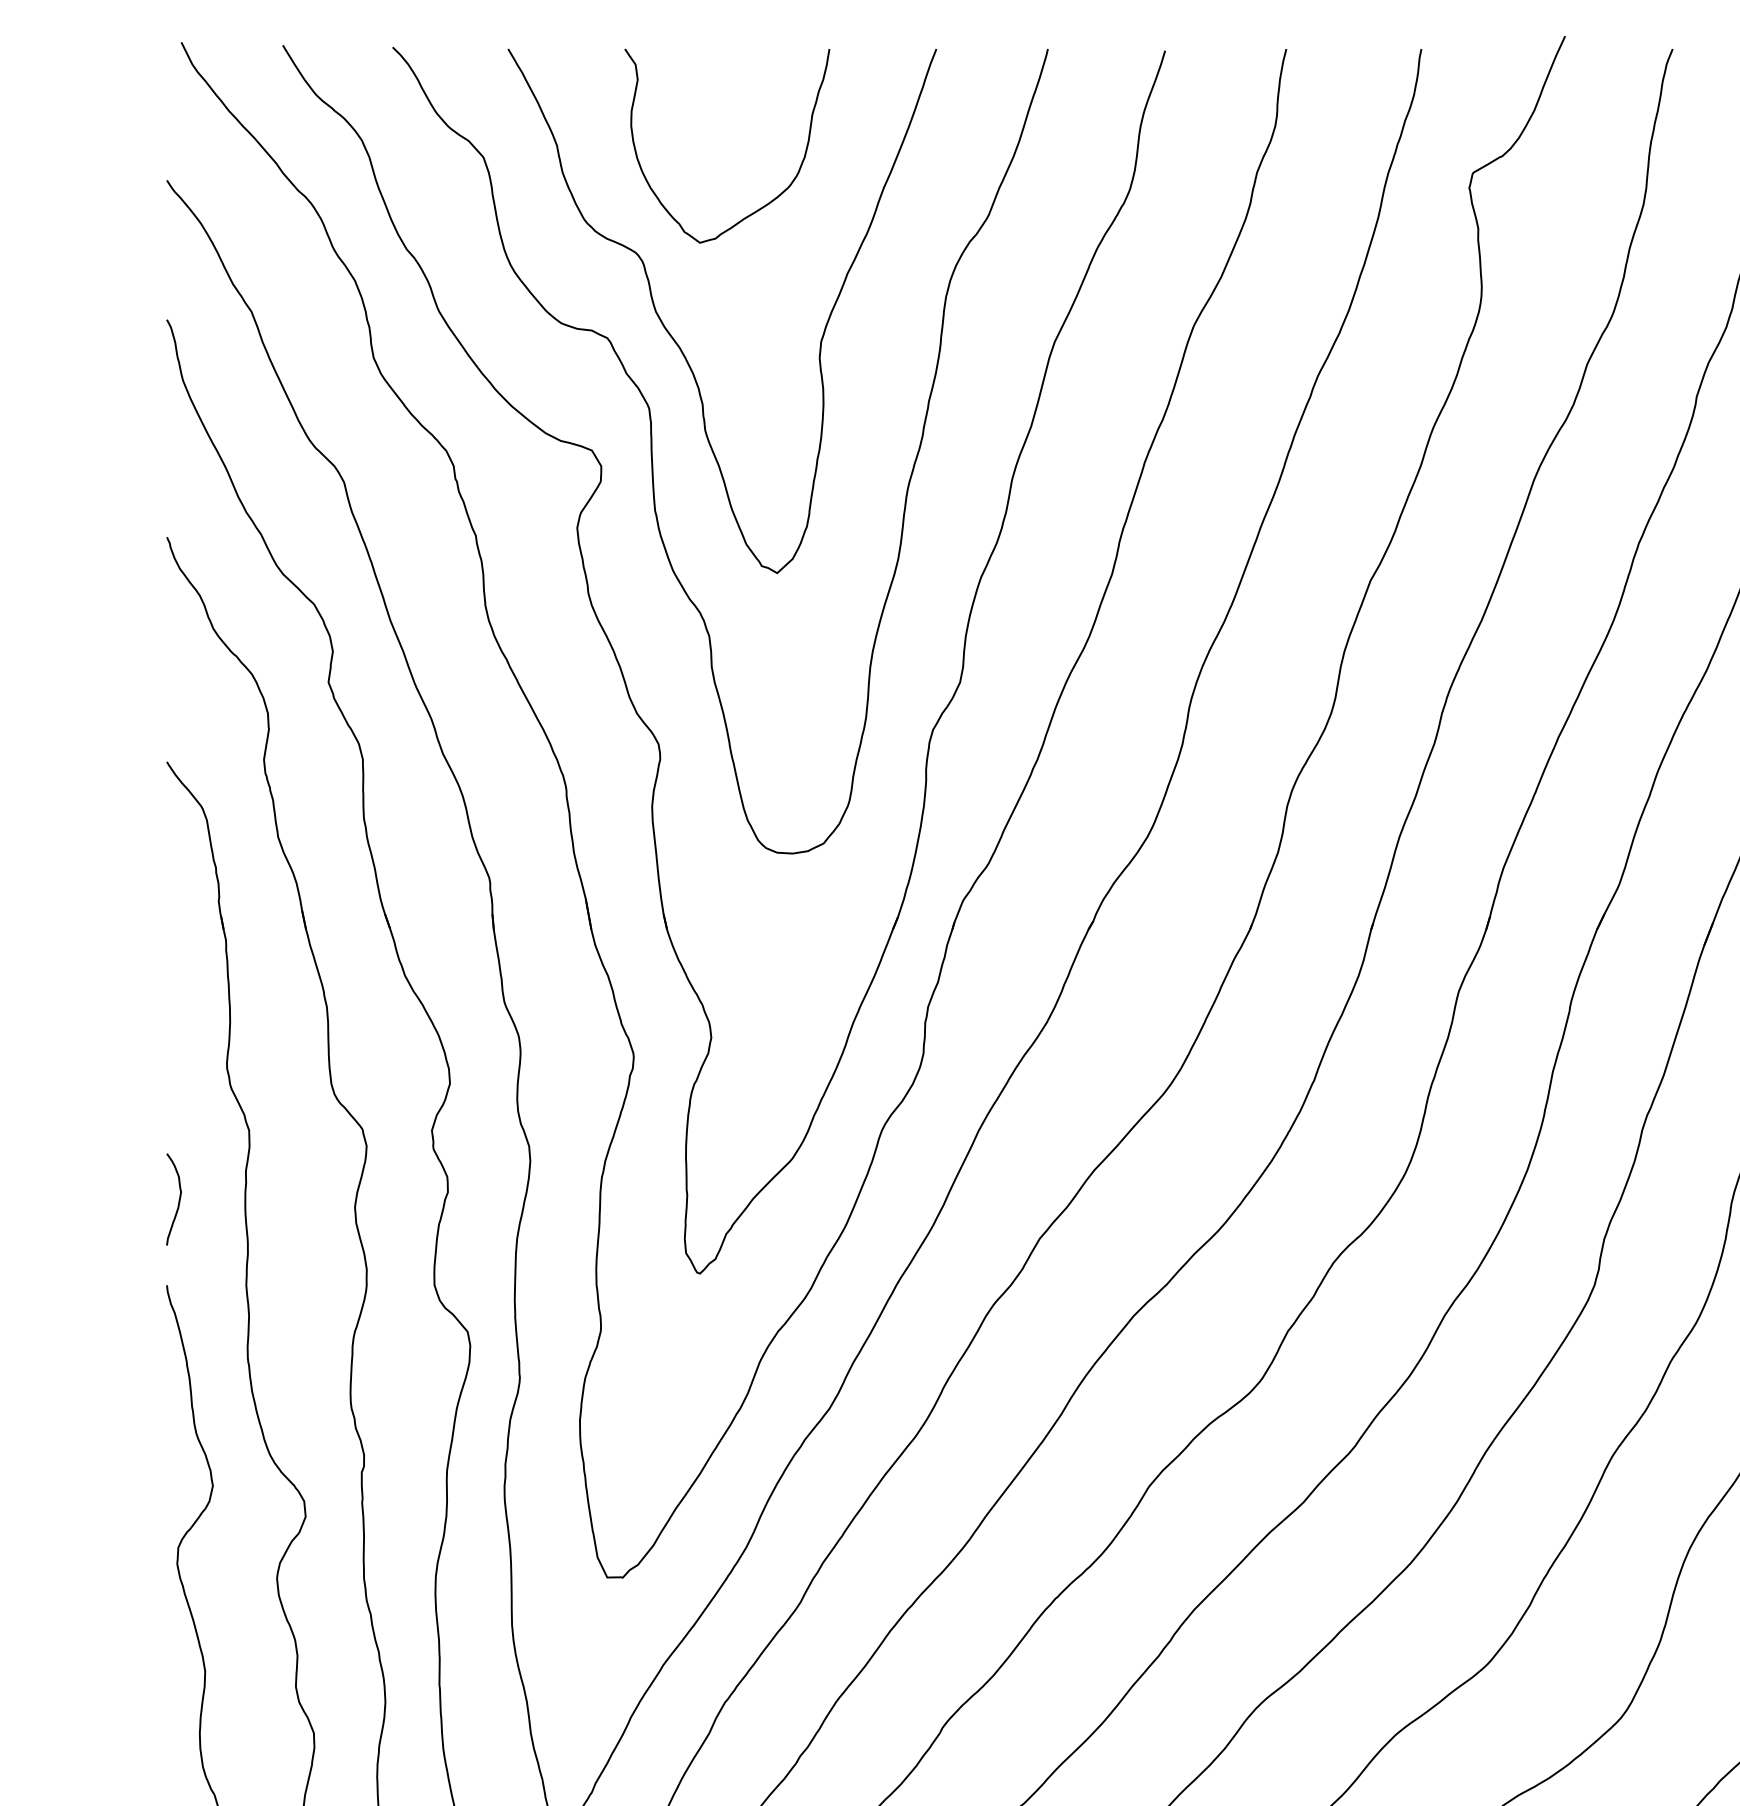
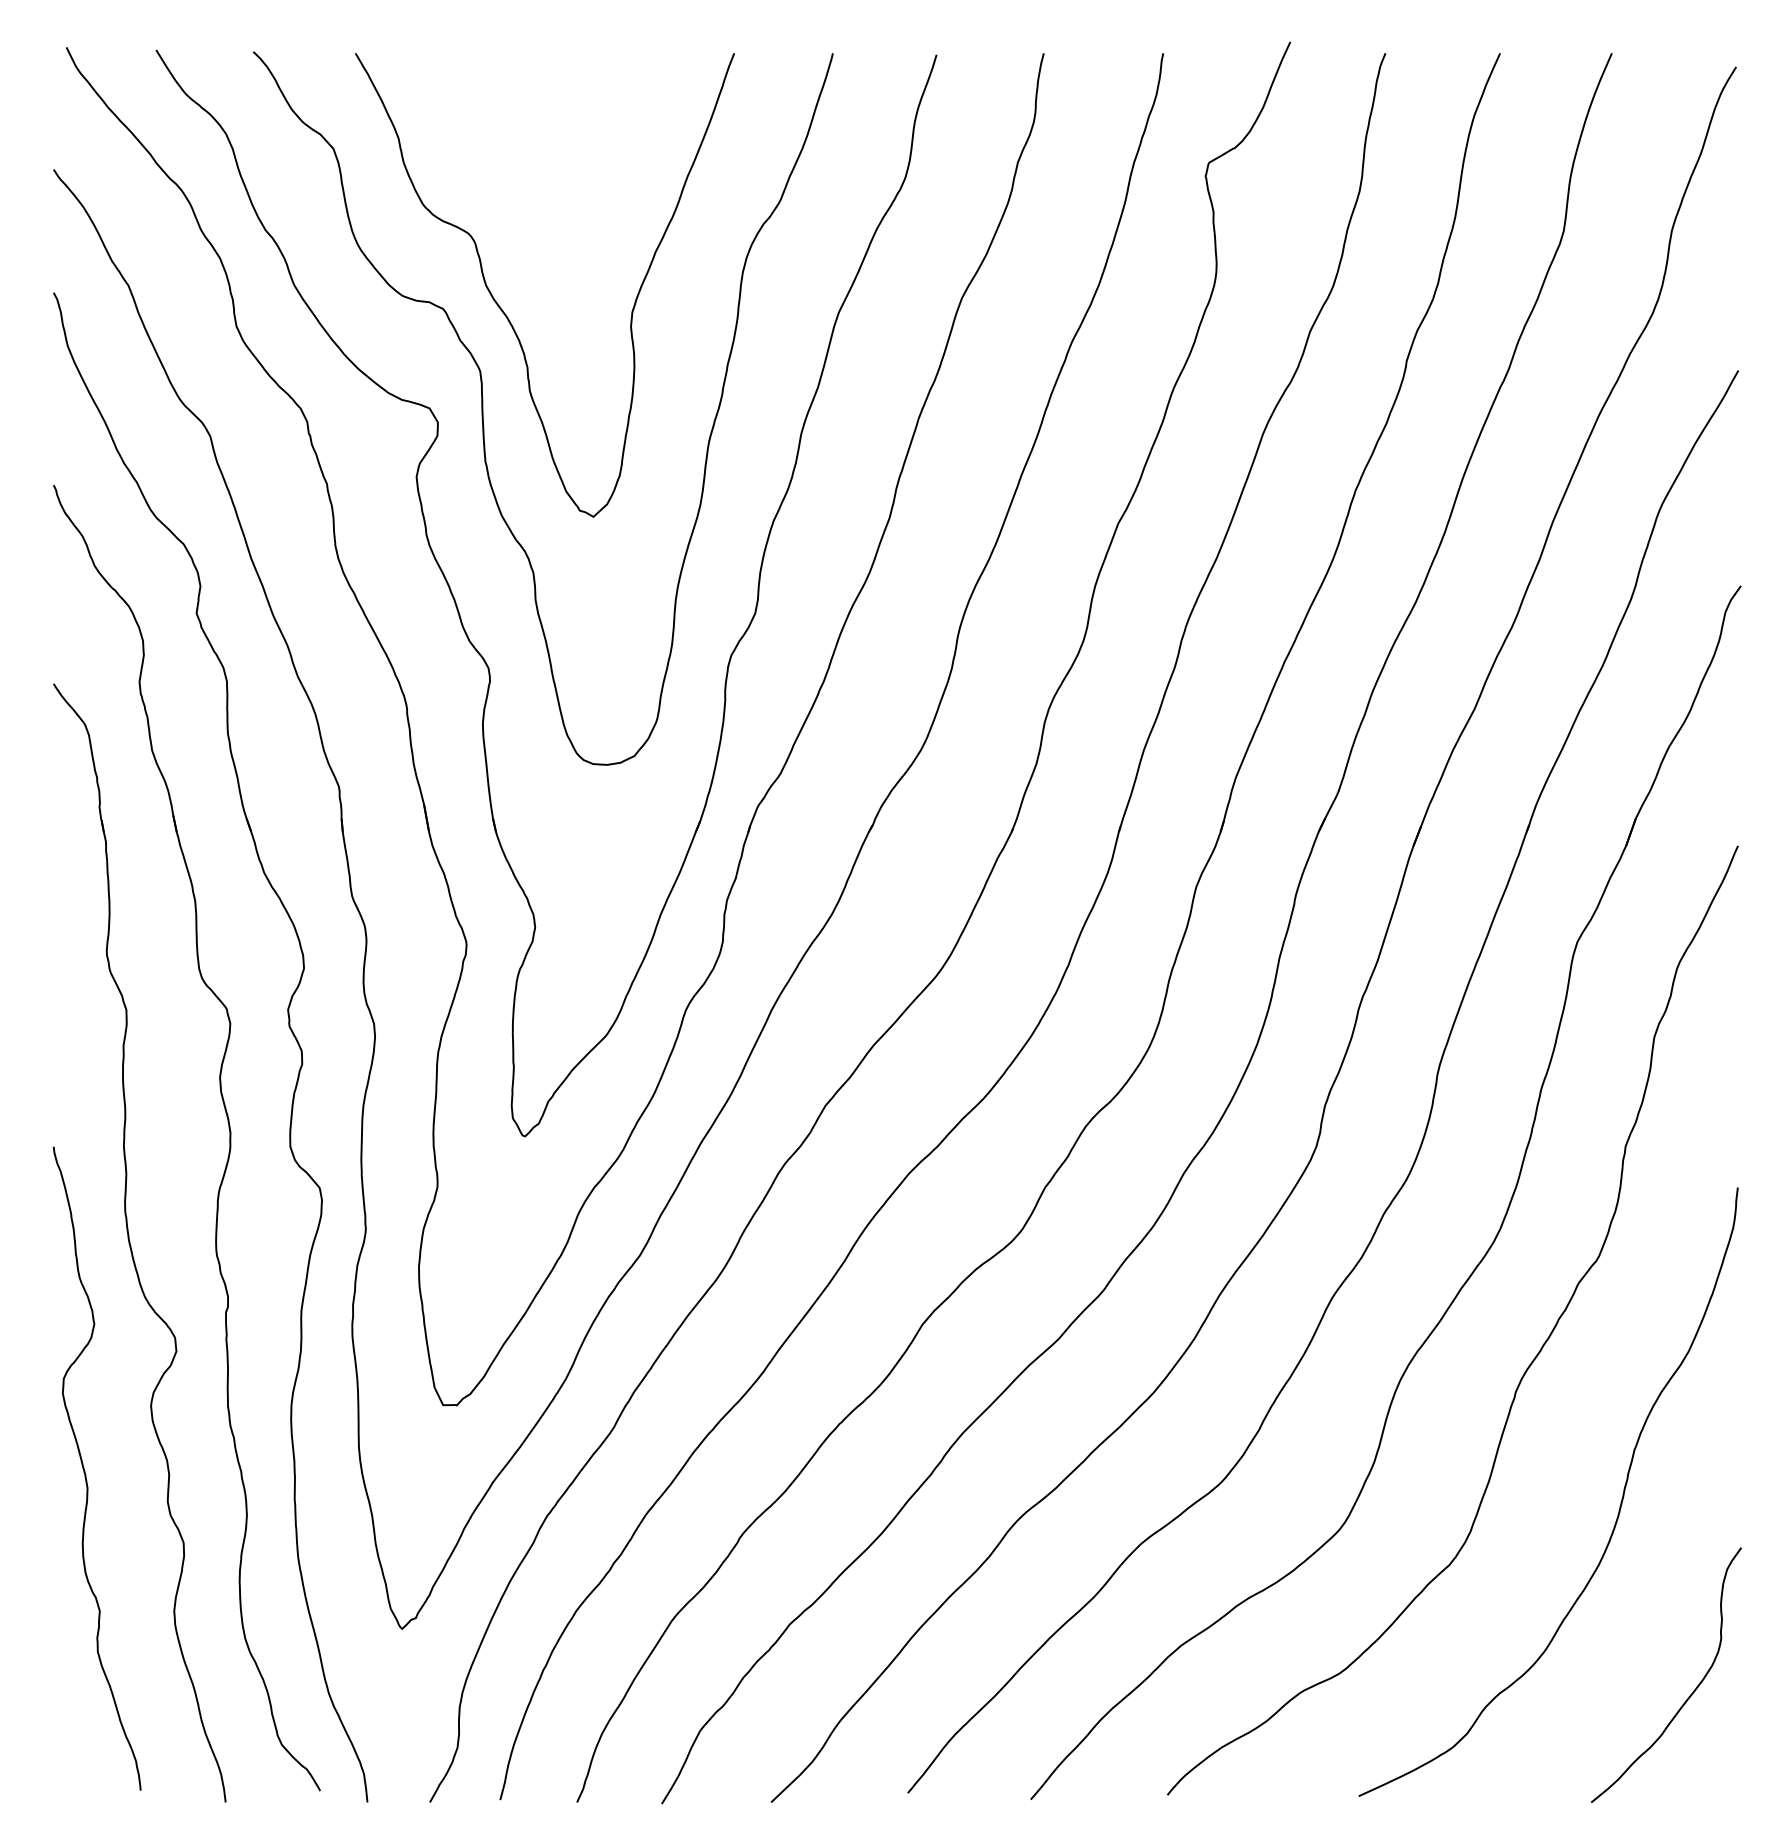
curve: (767, 203) -> (584, 189), removed
curve: (178, 1201) -> (63, 1072), removed

